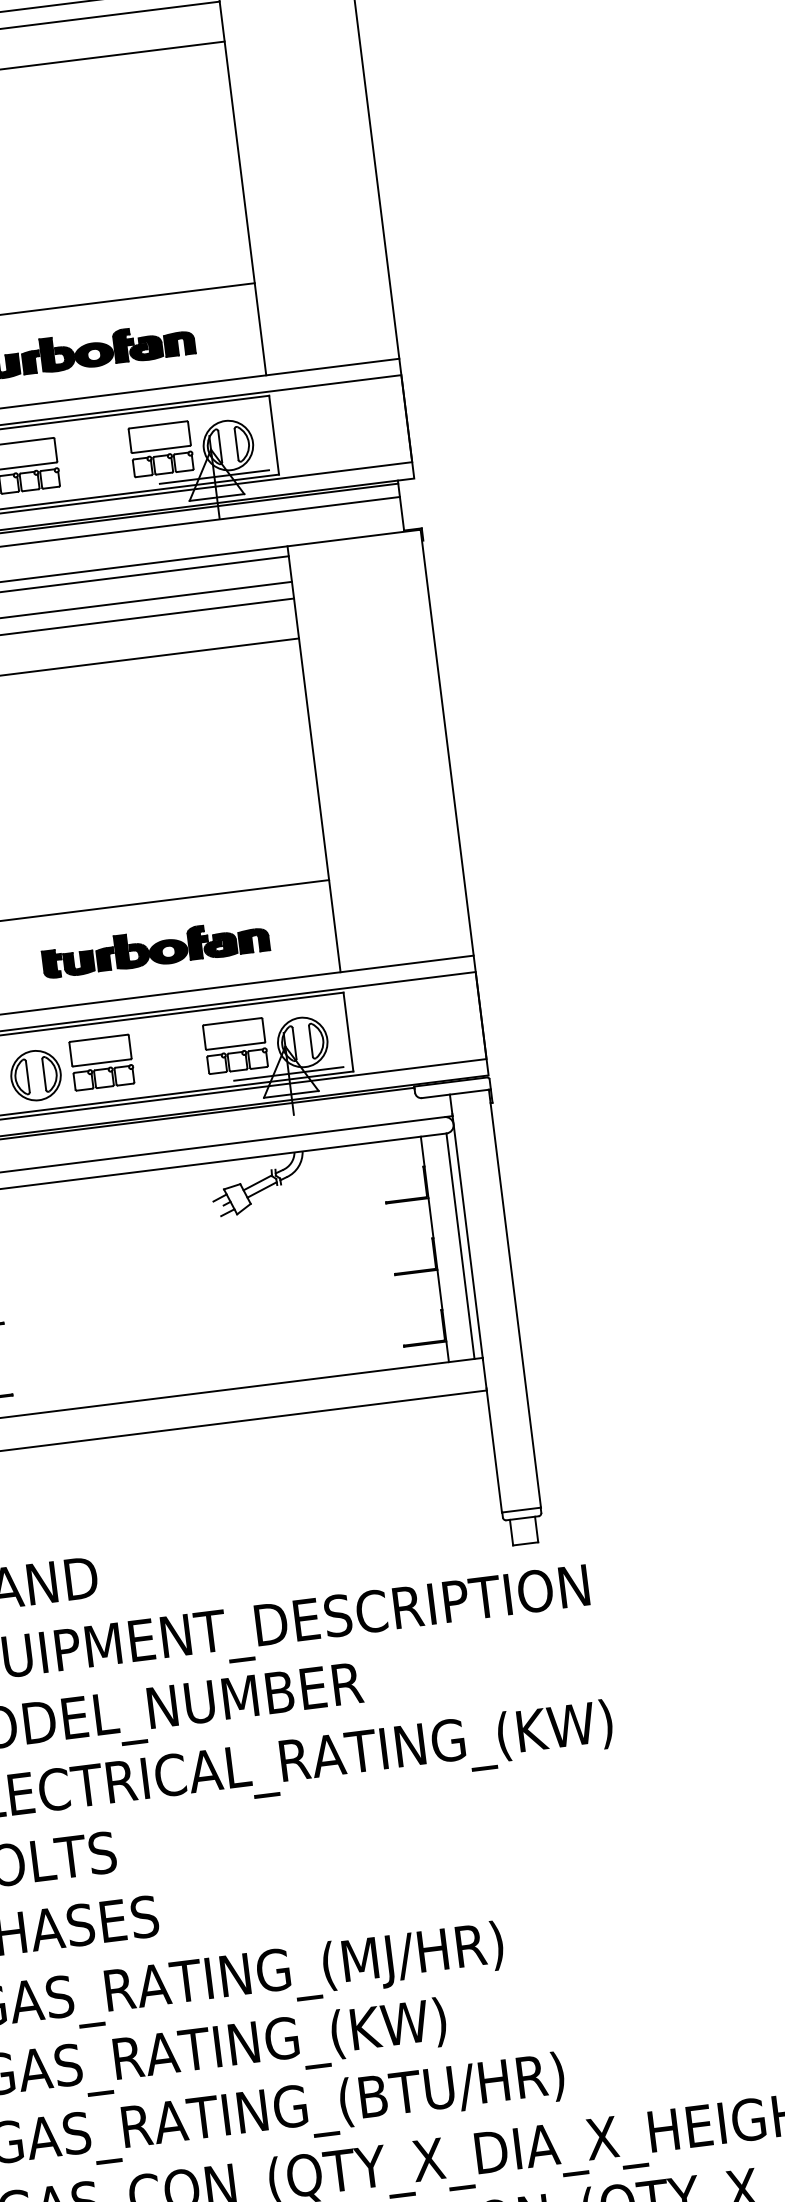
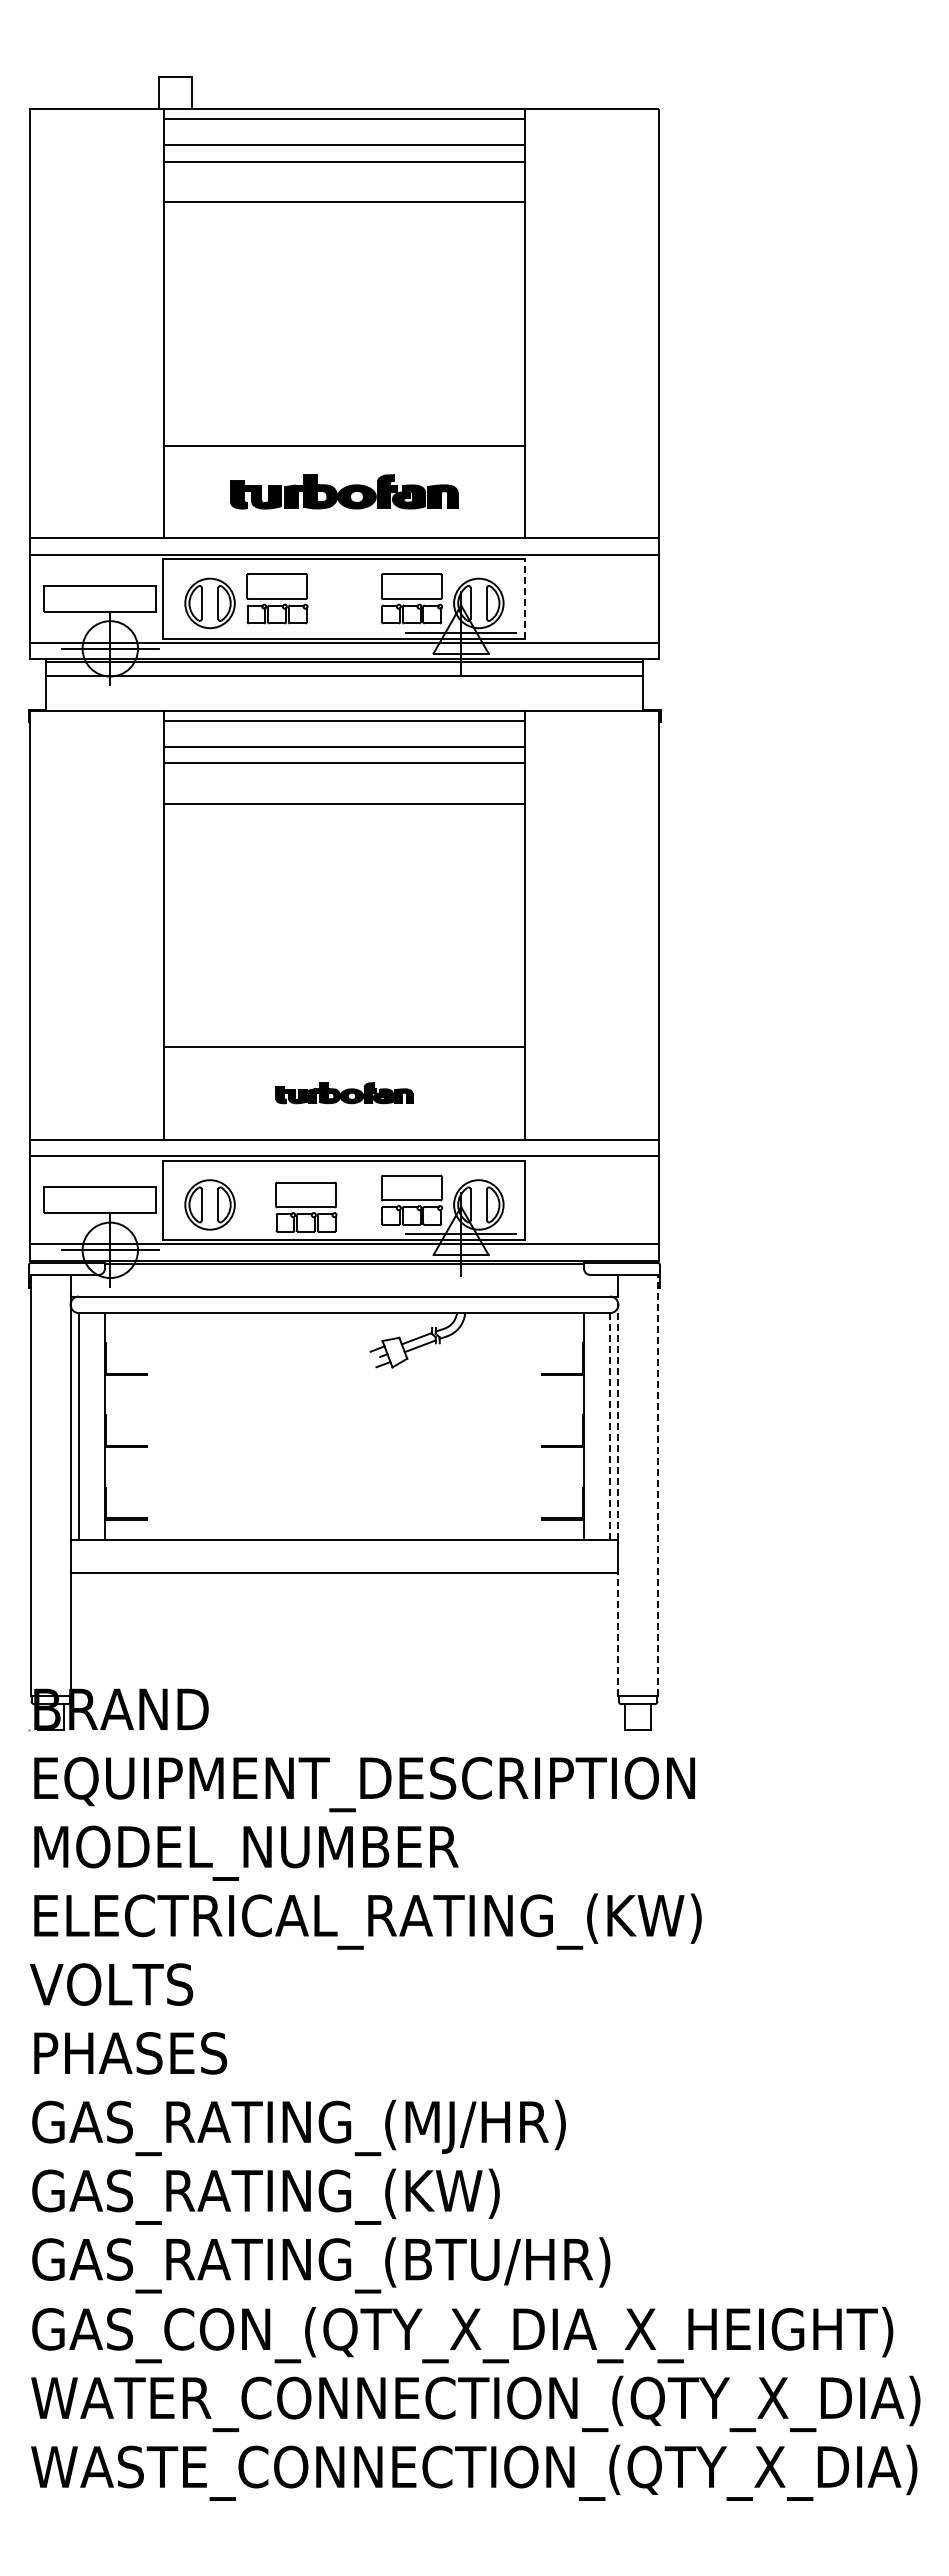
line: (274, 434) -> (525, 598), solid -> dashed
part: (155, 947) -> (344, 1092), size x0.6
part: (102, 1061) -> (306, 1206), moved
line: (467, 1237) -> (618, 1418), solid -> dashed
line: (460, 1246) -> (610, 1426), solid -> dashed
line: (514, 1298) -> (657, 1485), solid -> dashed
line: (494, 1451) -> (618, 1634), solid -> dashed

